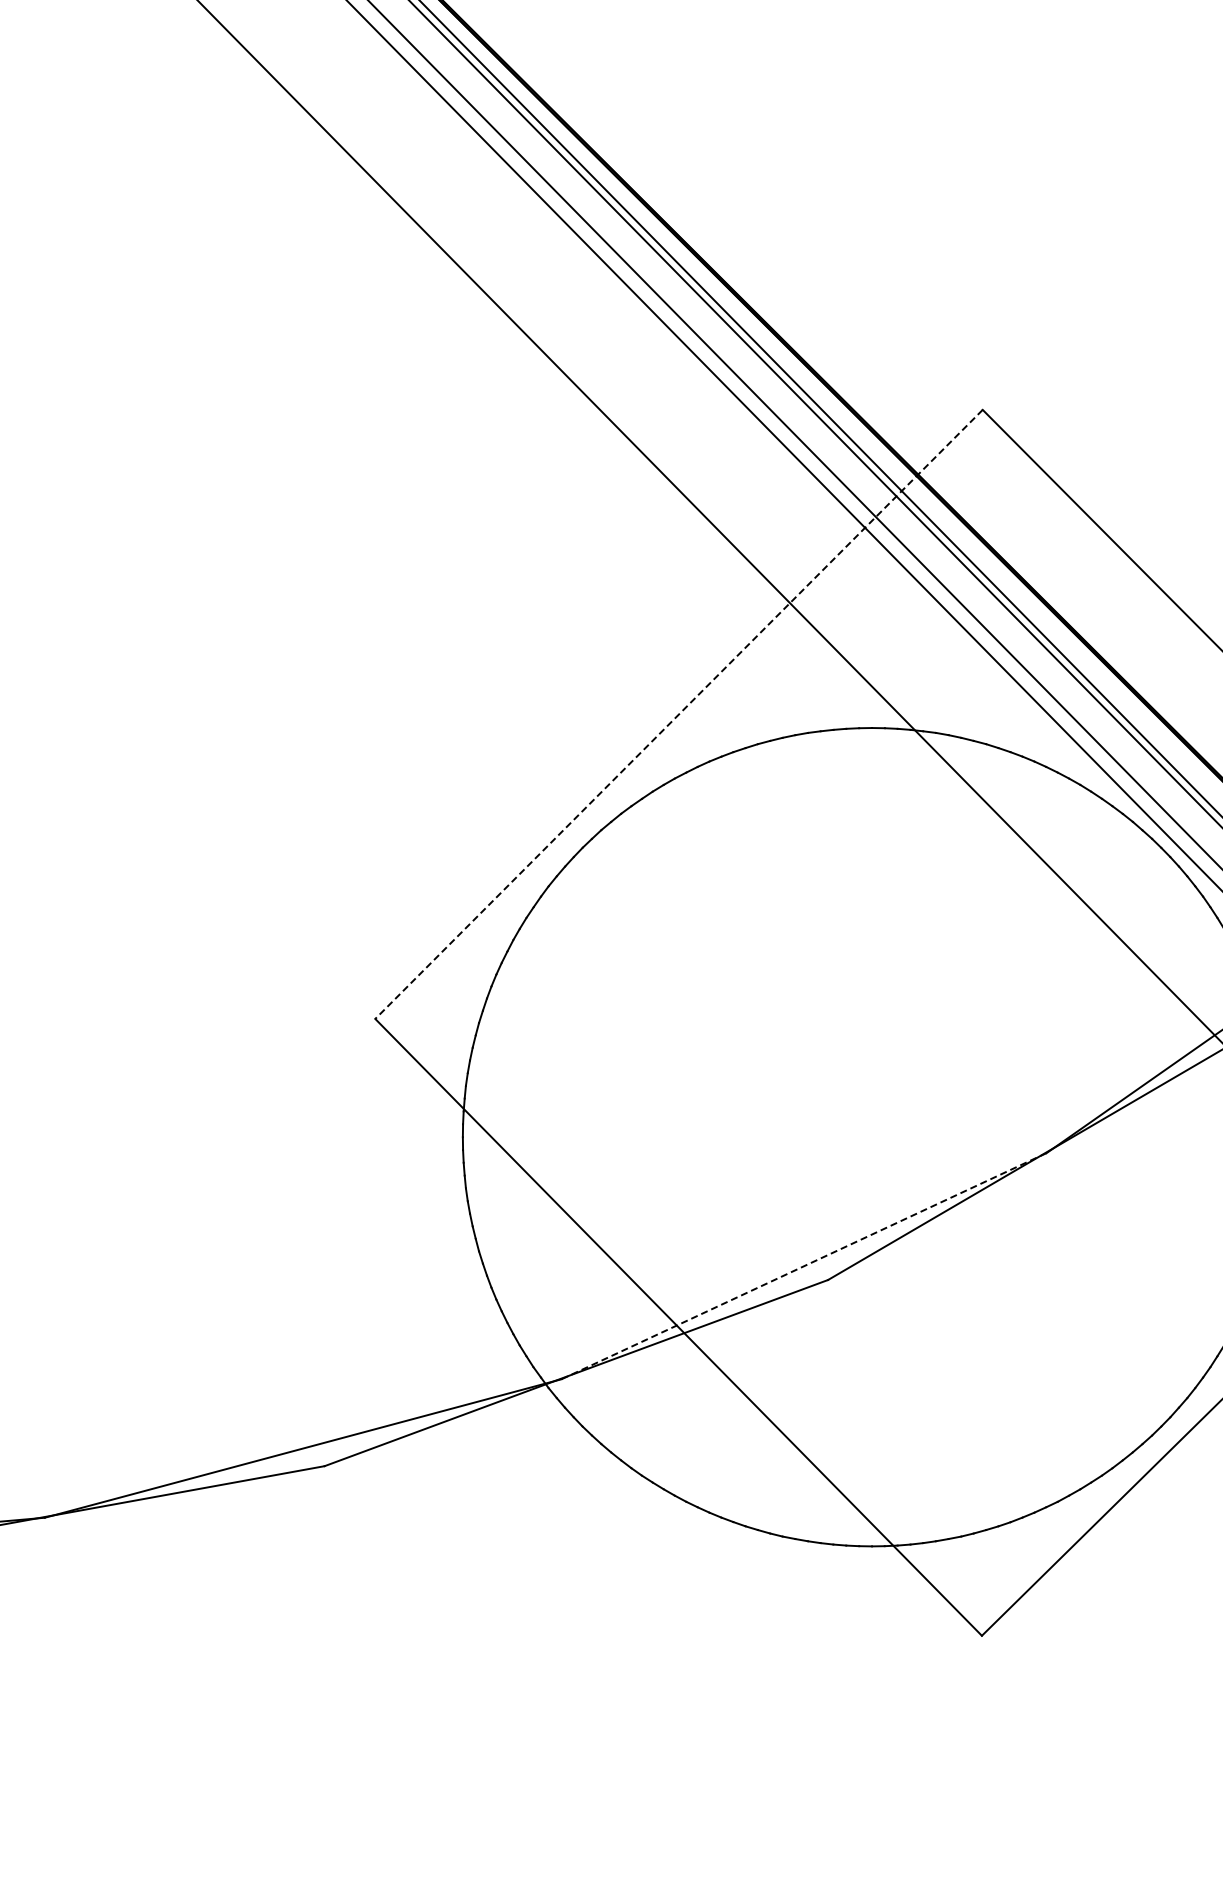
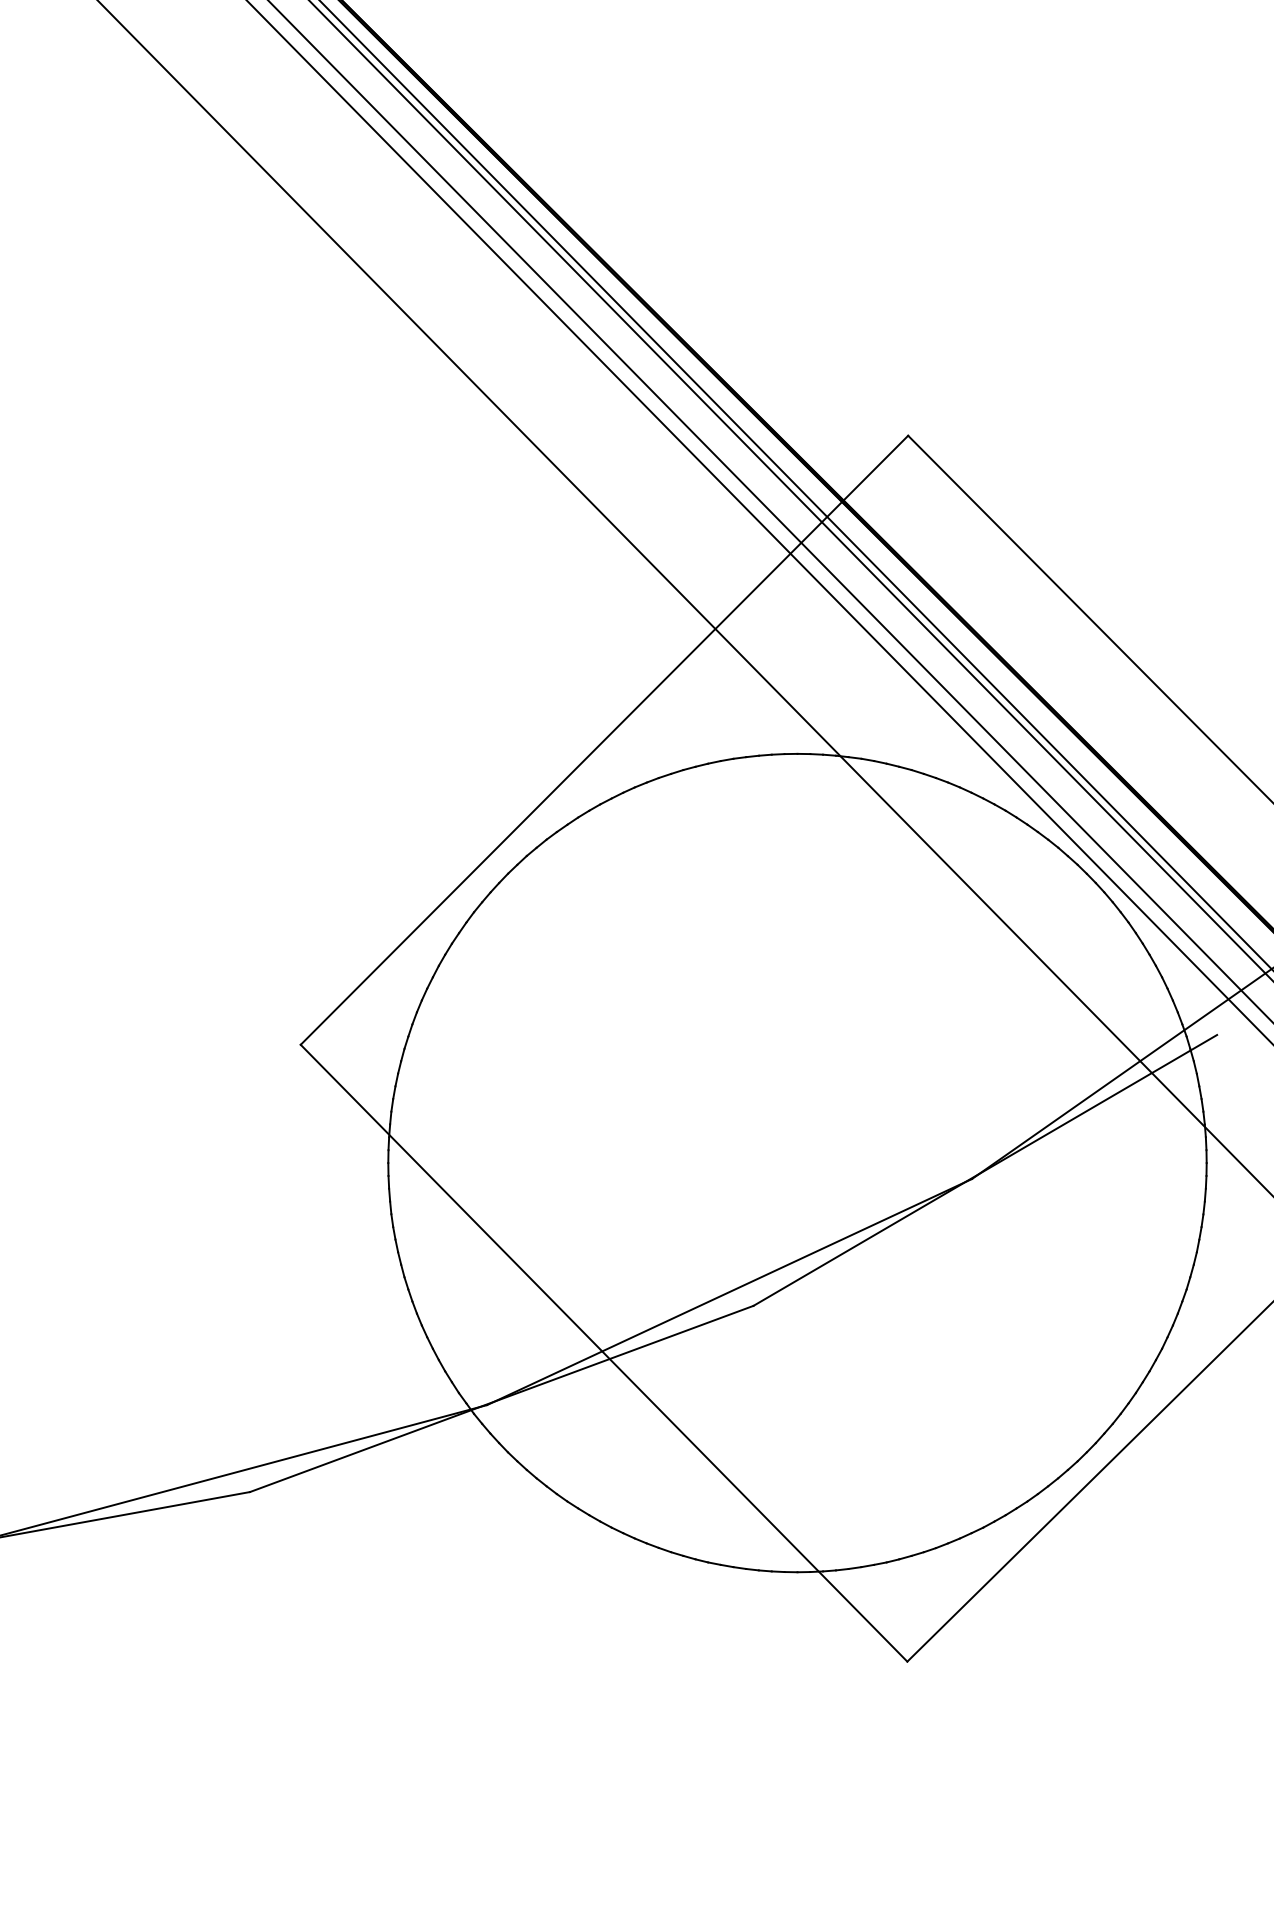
line: (679, 714) -> (604, 740), dashed -> solid
line: (805, 1265) -> (730, 1291), dashed -> solid

